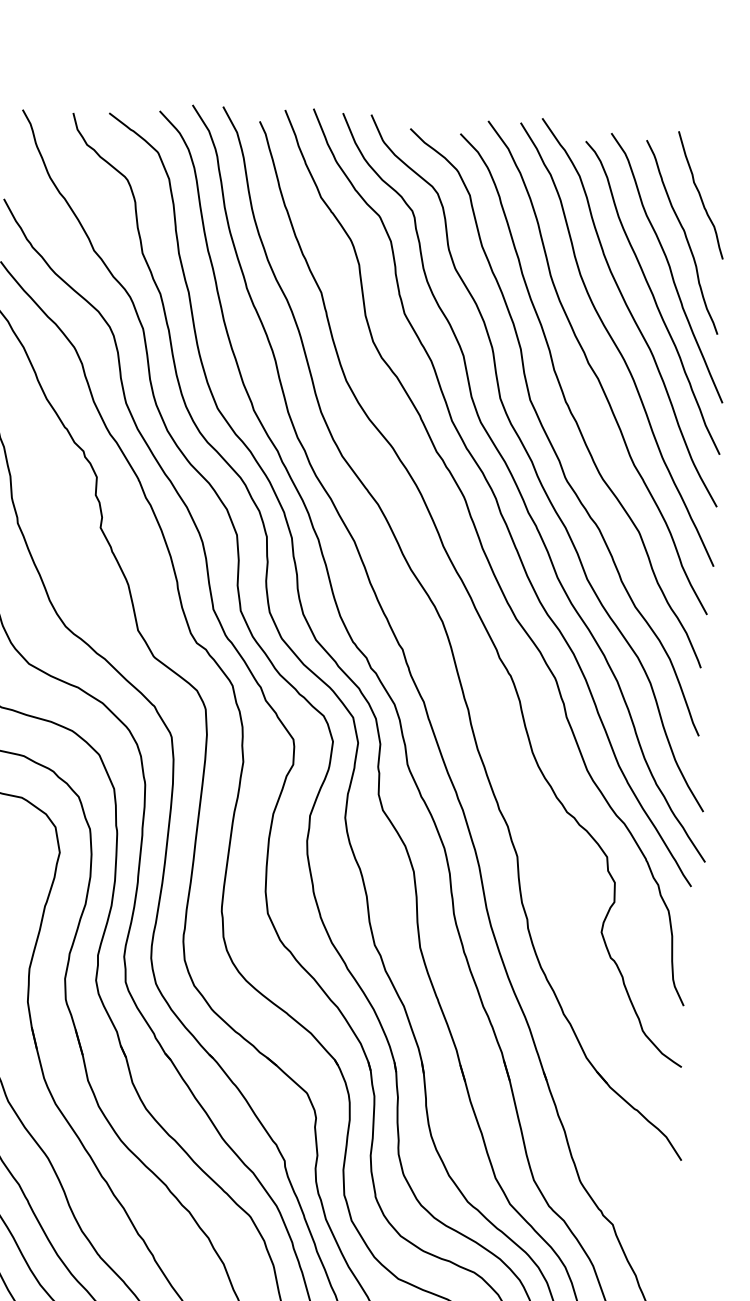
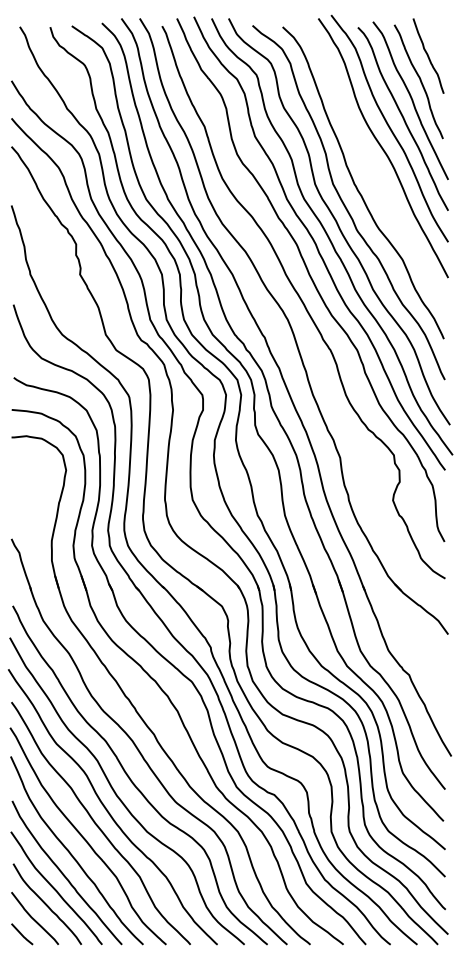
curve: (594, 368) -> (370, 163), removed

